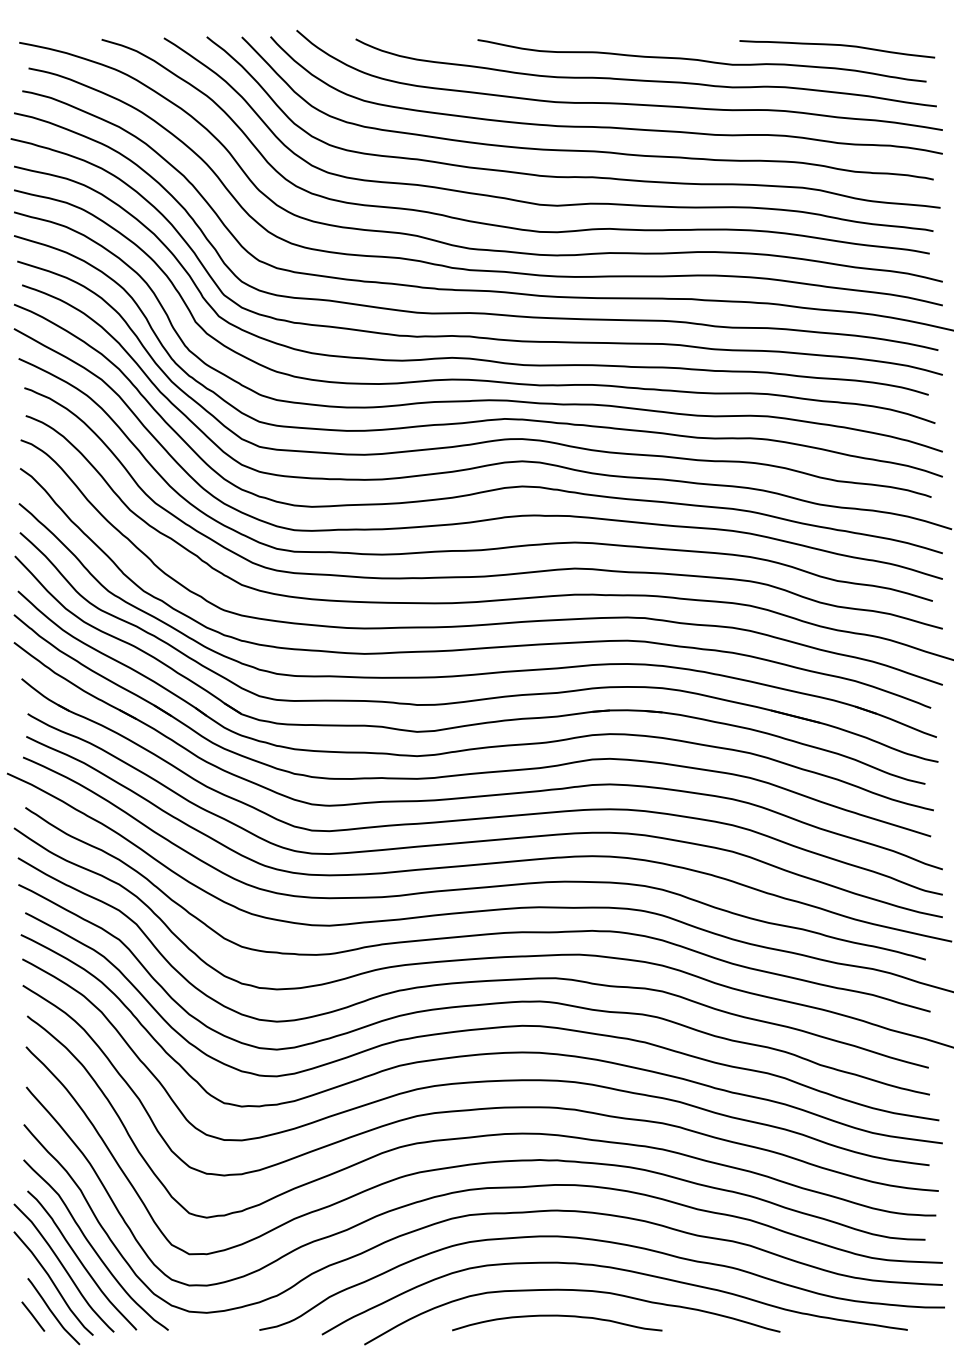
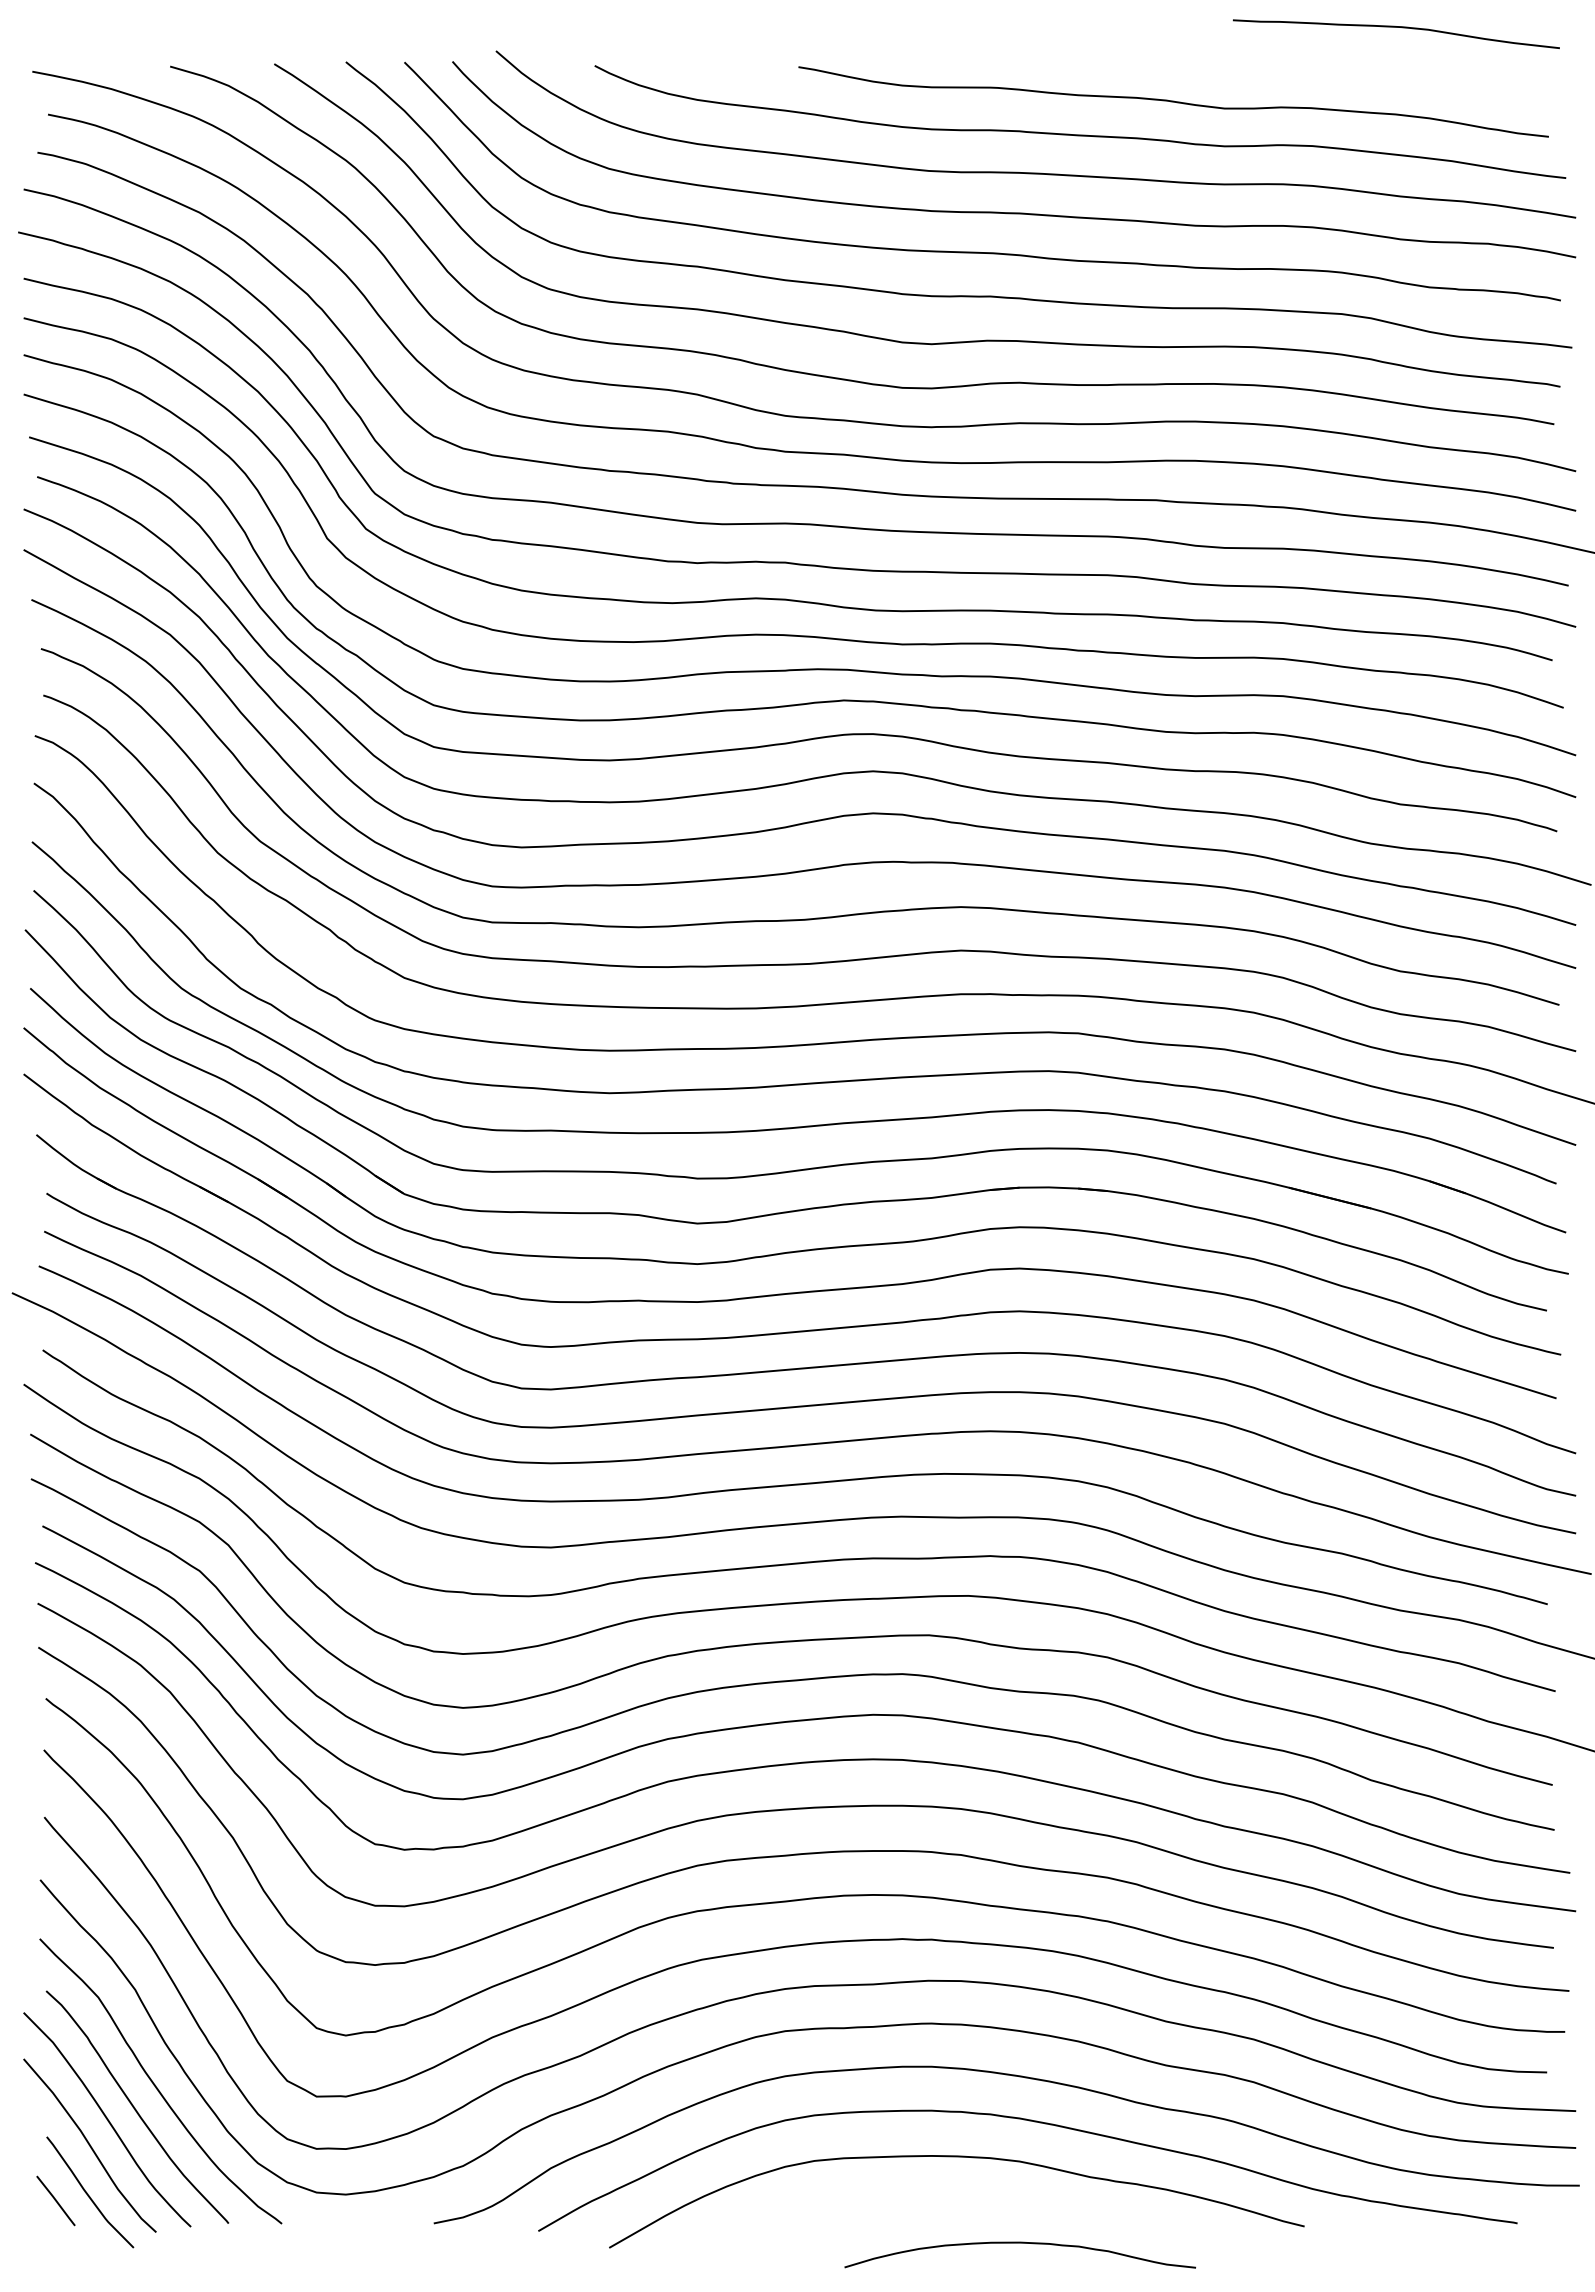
curve: (837, 45) -> (1396, 27), moved
curve: (557, 1316) -> (1020, 2244), moved

